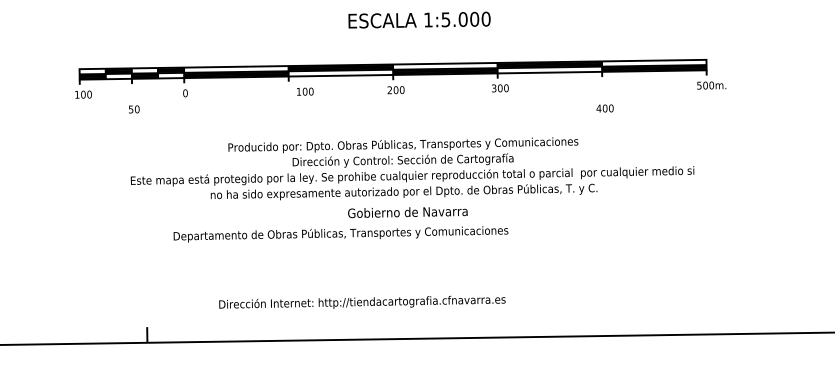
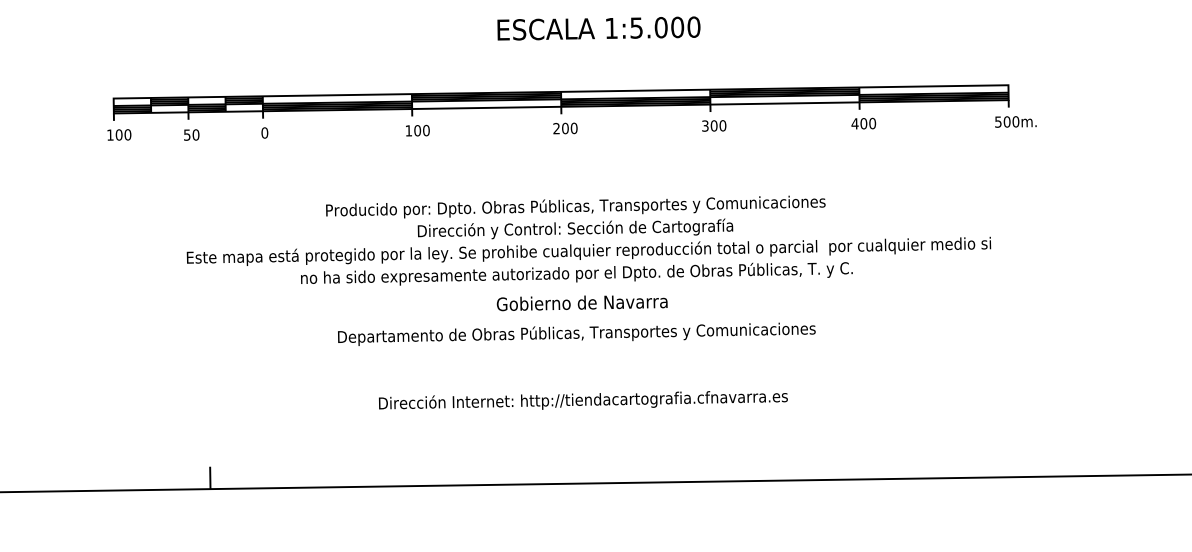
text: (305, 91) -> (417, 130), moved
text: (604, 108) -> (863, 123), moved
text: (134, 109) -> (191, 134), moved
text: (340, 233) -> (576, 333), moved
text: (362, 302) -> (583, 400), moved

